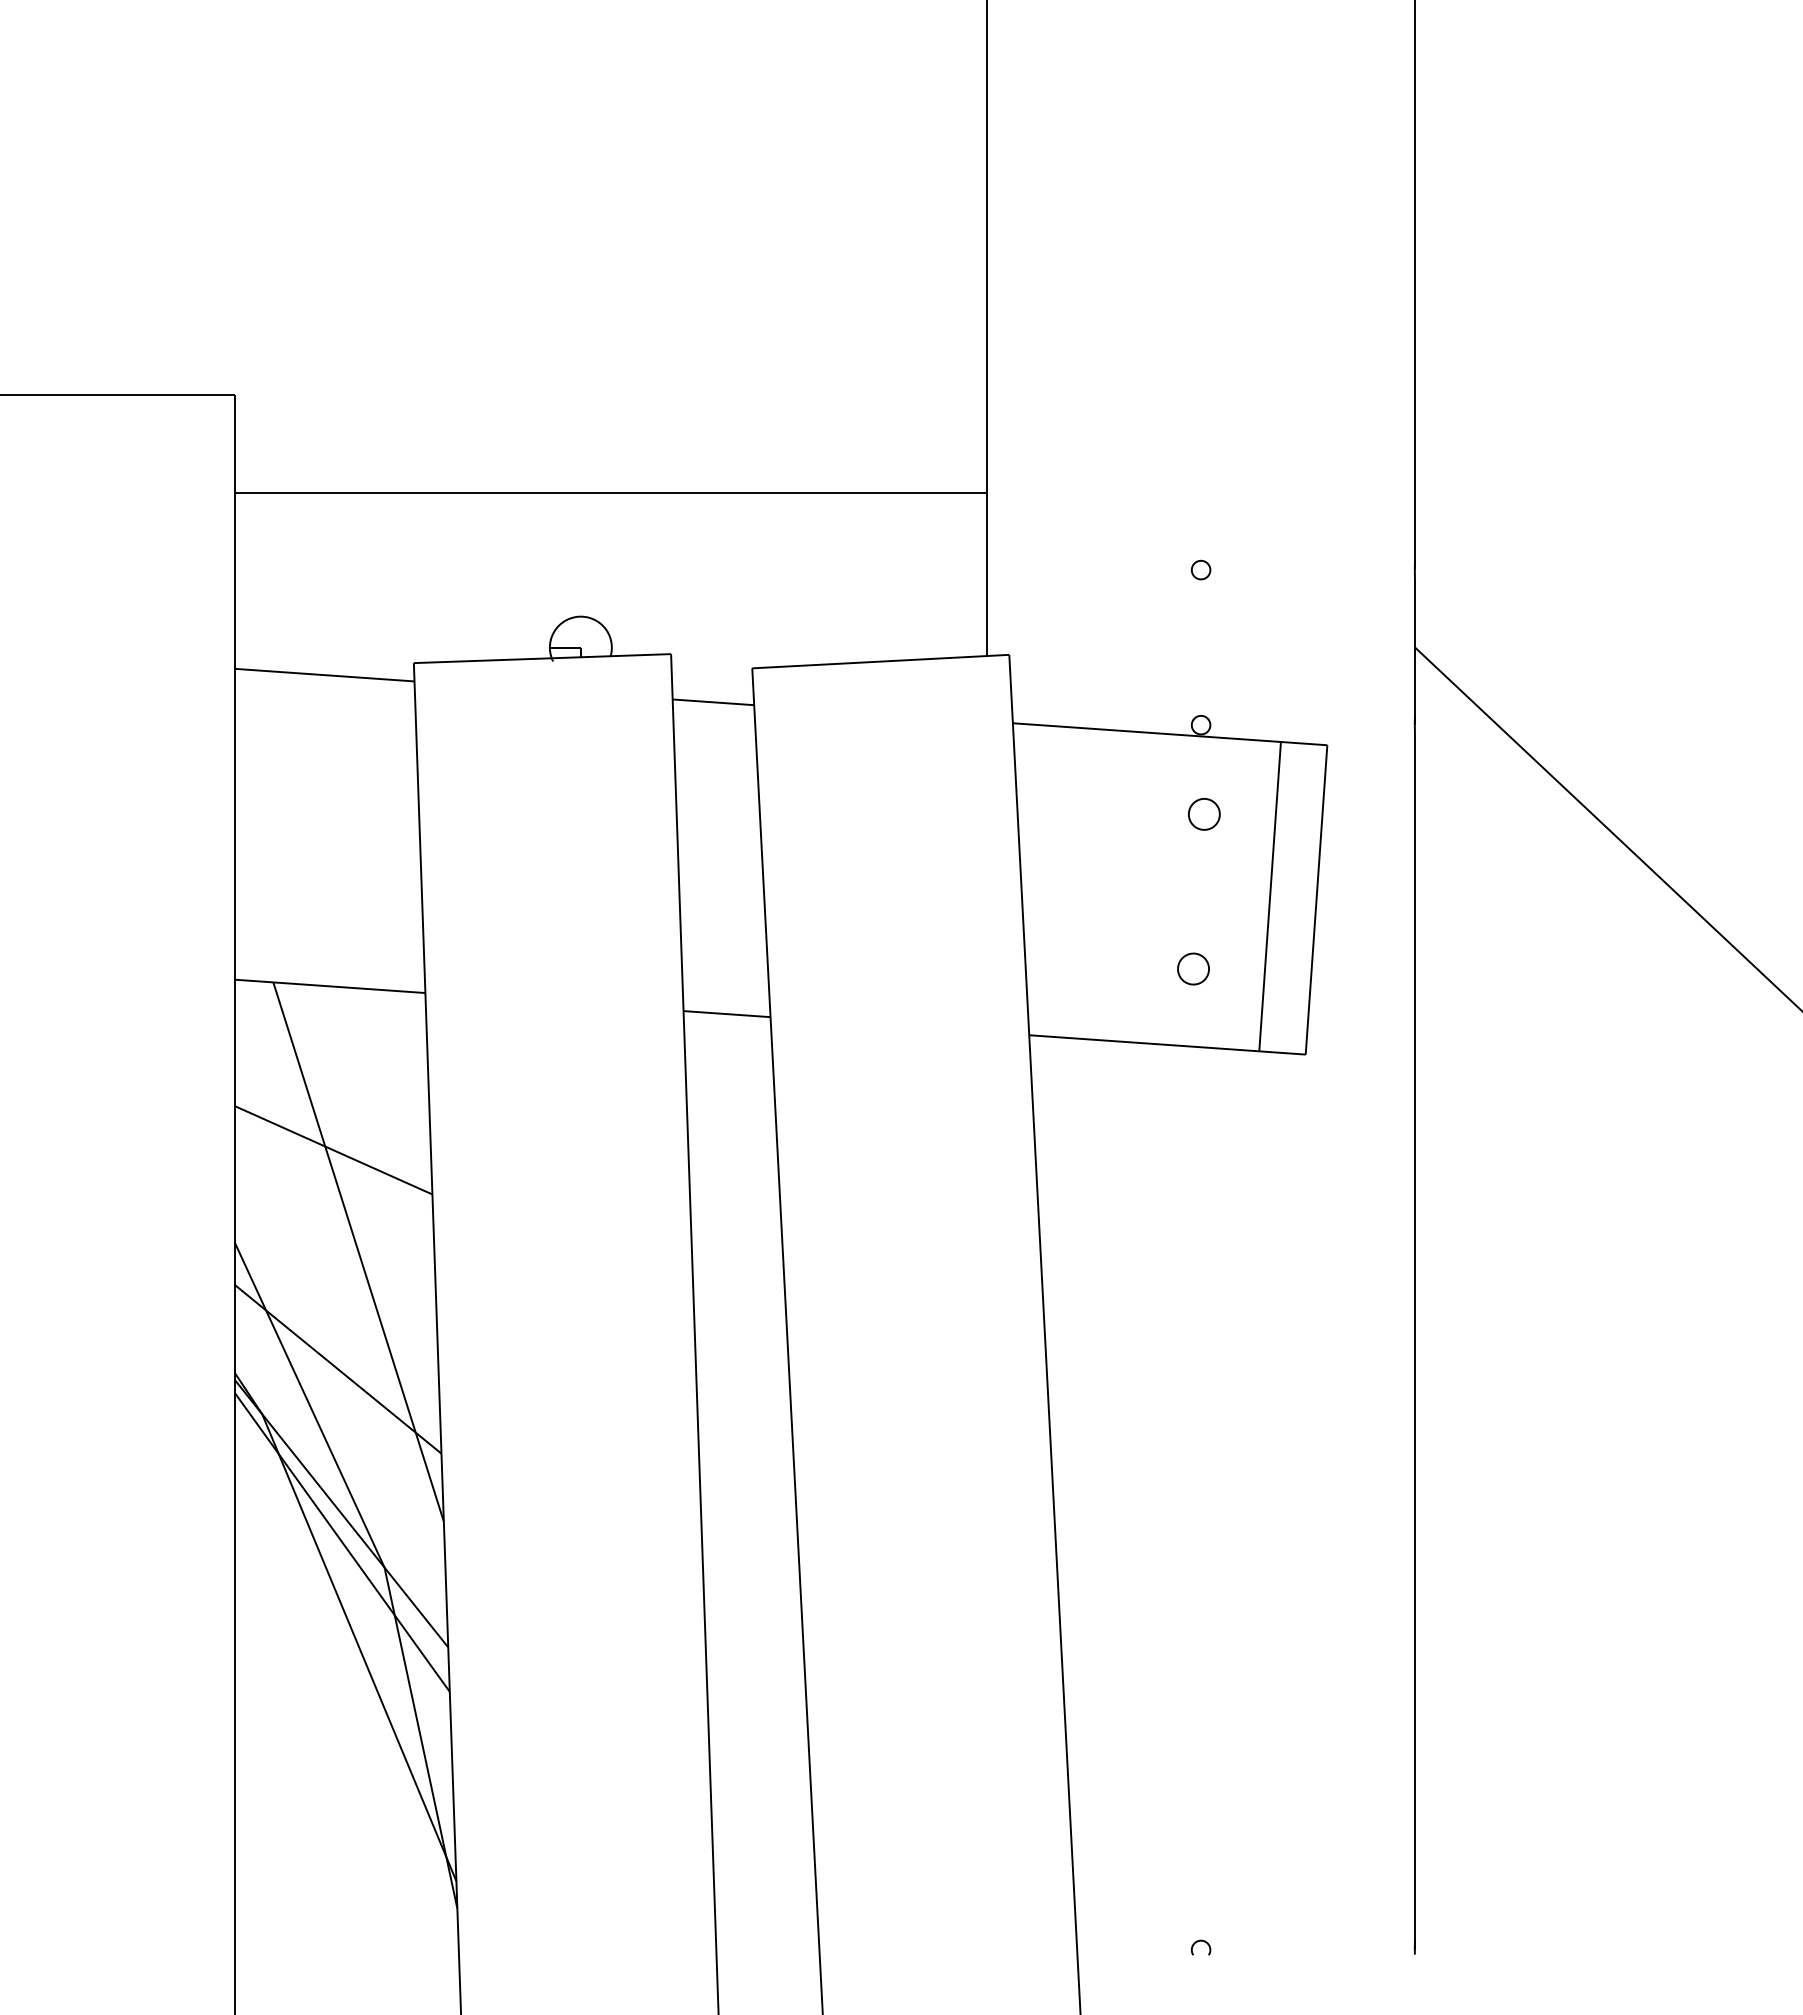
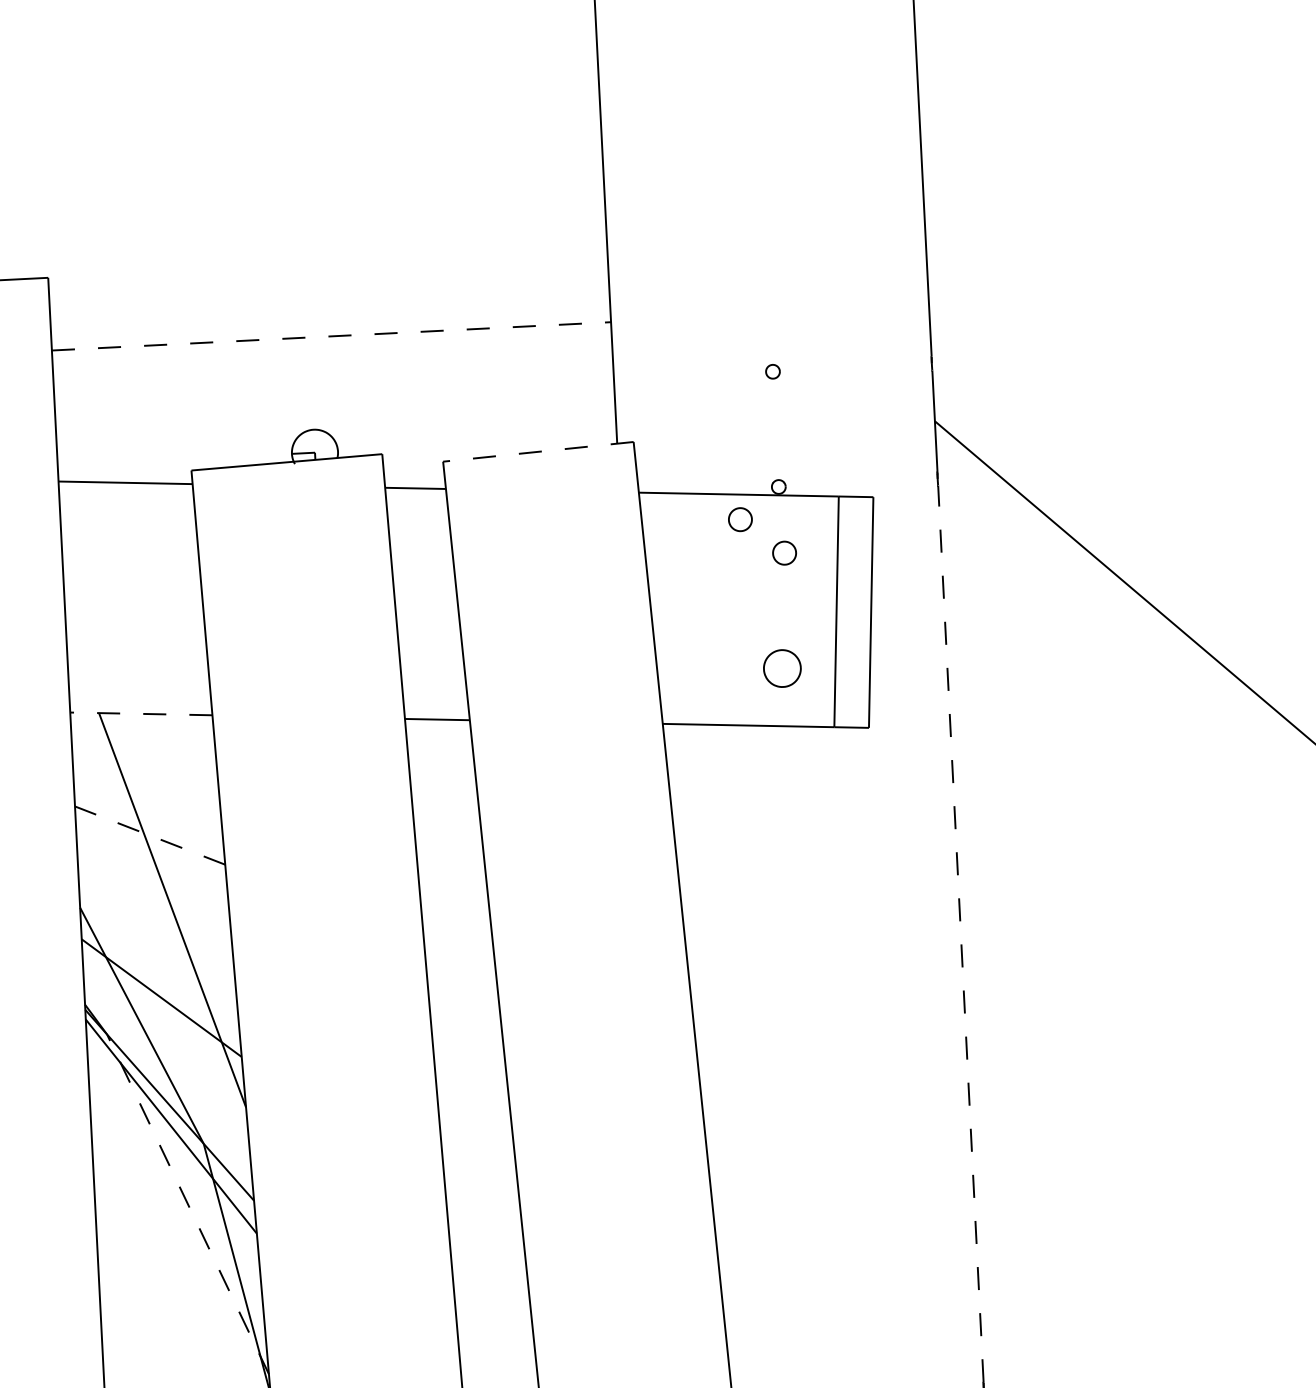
line: (611, 492) -> (331, 336), solid -> dashed
line: (880, 661) -> (538, 451), solid -> dashed
part: (1147, 766) -> (740, 519), added
part: (1193, 968) -> (782, 668), size x1.6
line: (330, 986) -> (141, 713), solid -> dashed
line: (333, 1150) -> (150, 835), solid -> dashed
line: (1415, 1337) -> (961, 933), solid -> dashed
line: (359, 1647) -> (188, 1204), solid -> dashed

